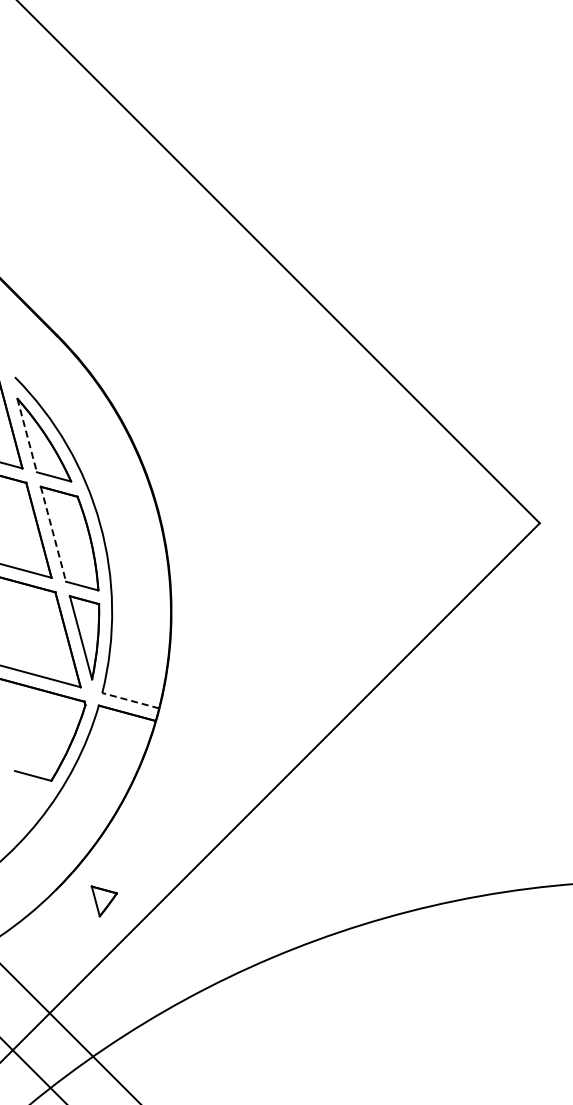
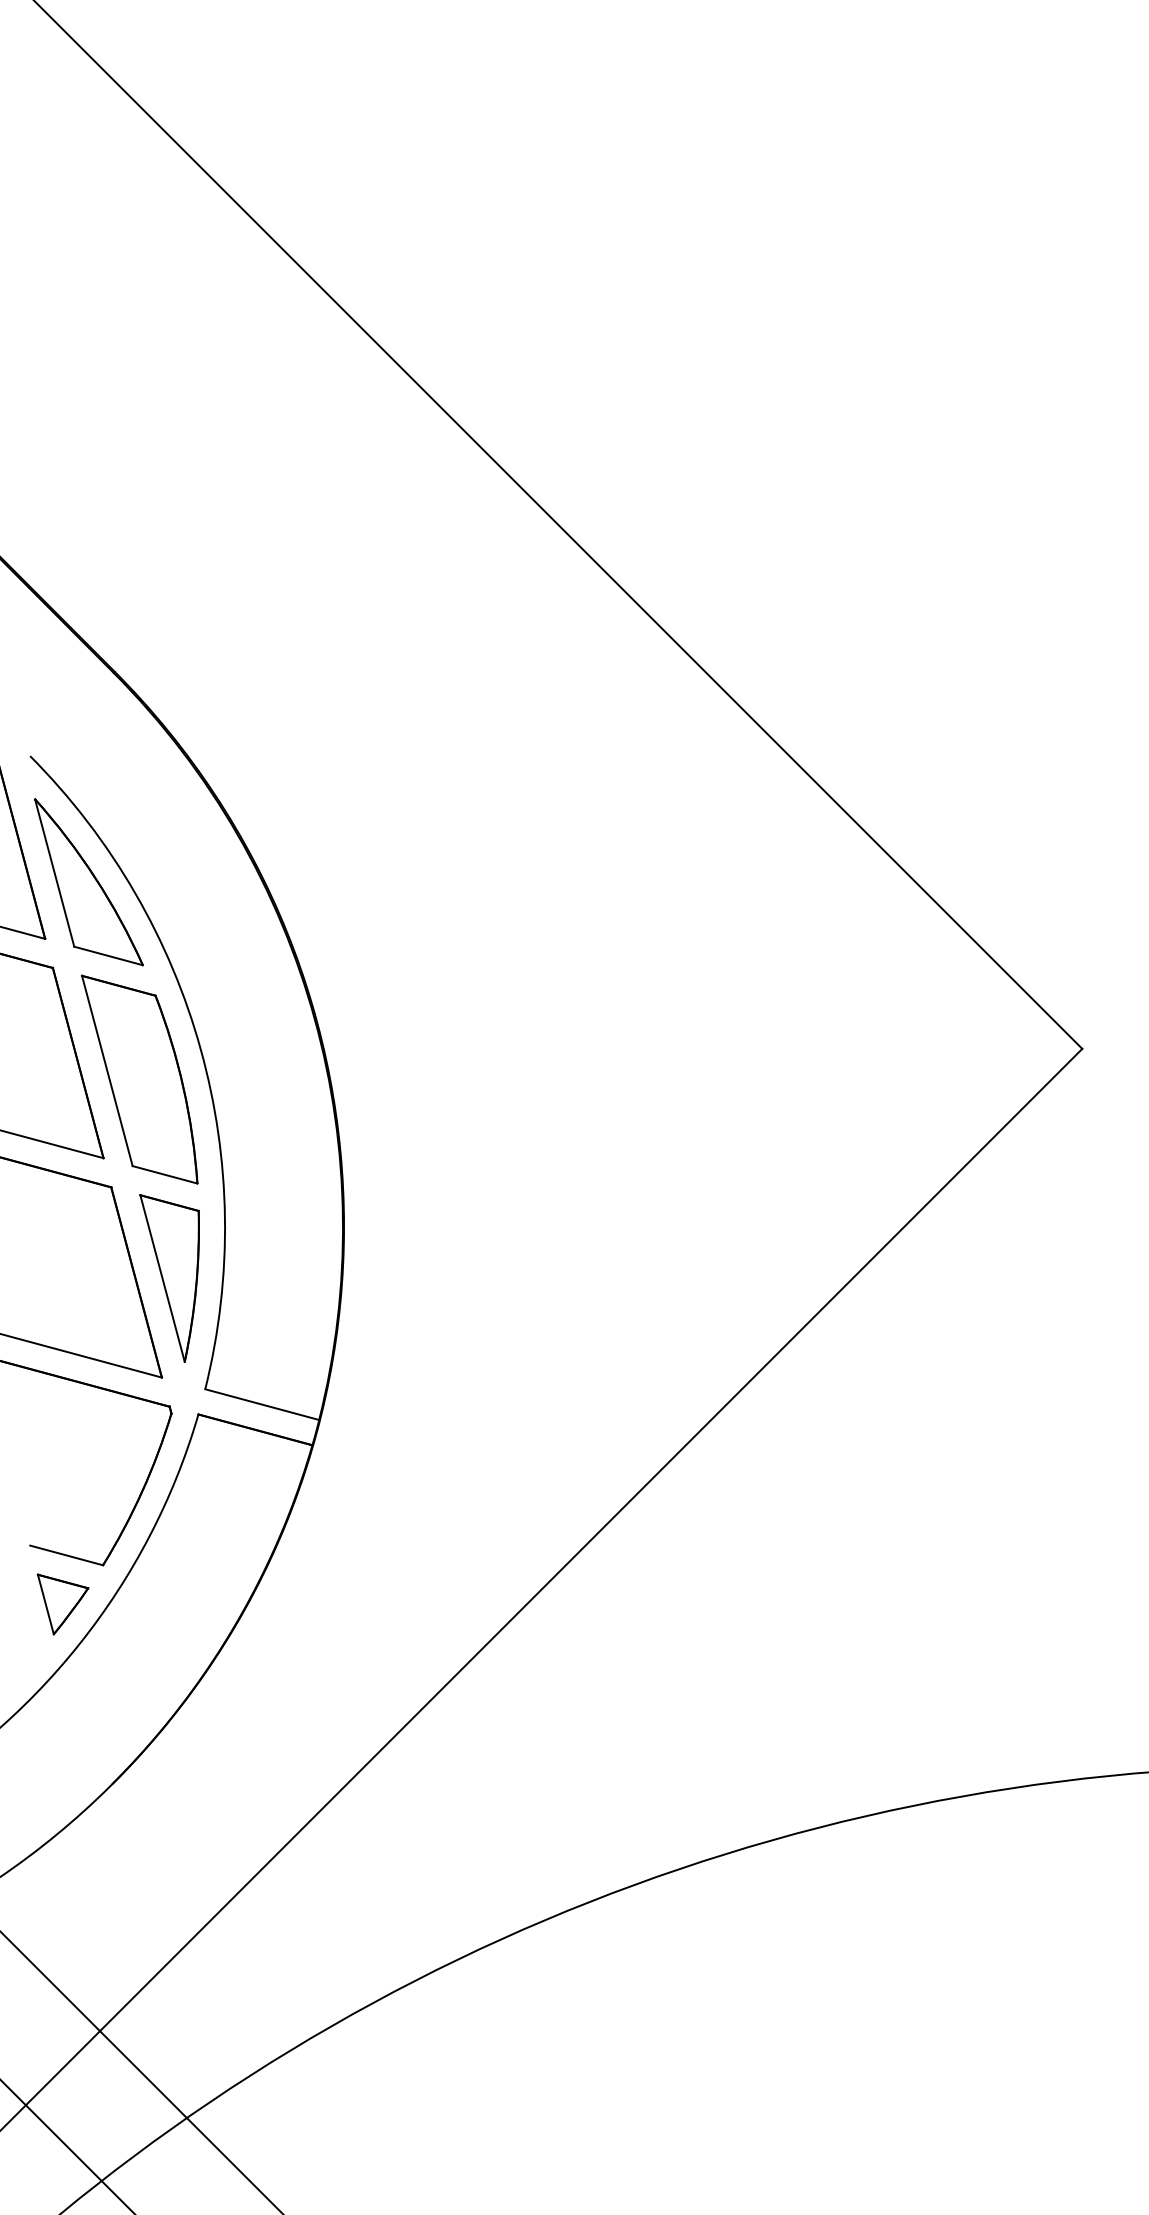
line: (27, 436) -> (55, 874), dashed -> solid
line: (53, 534) -> (107, 1071), dashed -> solid
line: (130, 700) -> (261, 1404), dashed -> solid
part: (103, 901) -> (61, 1604), moved

